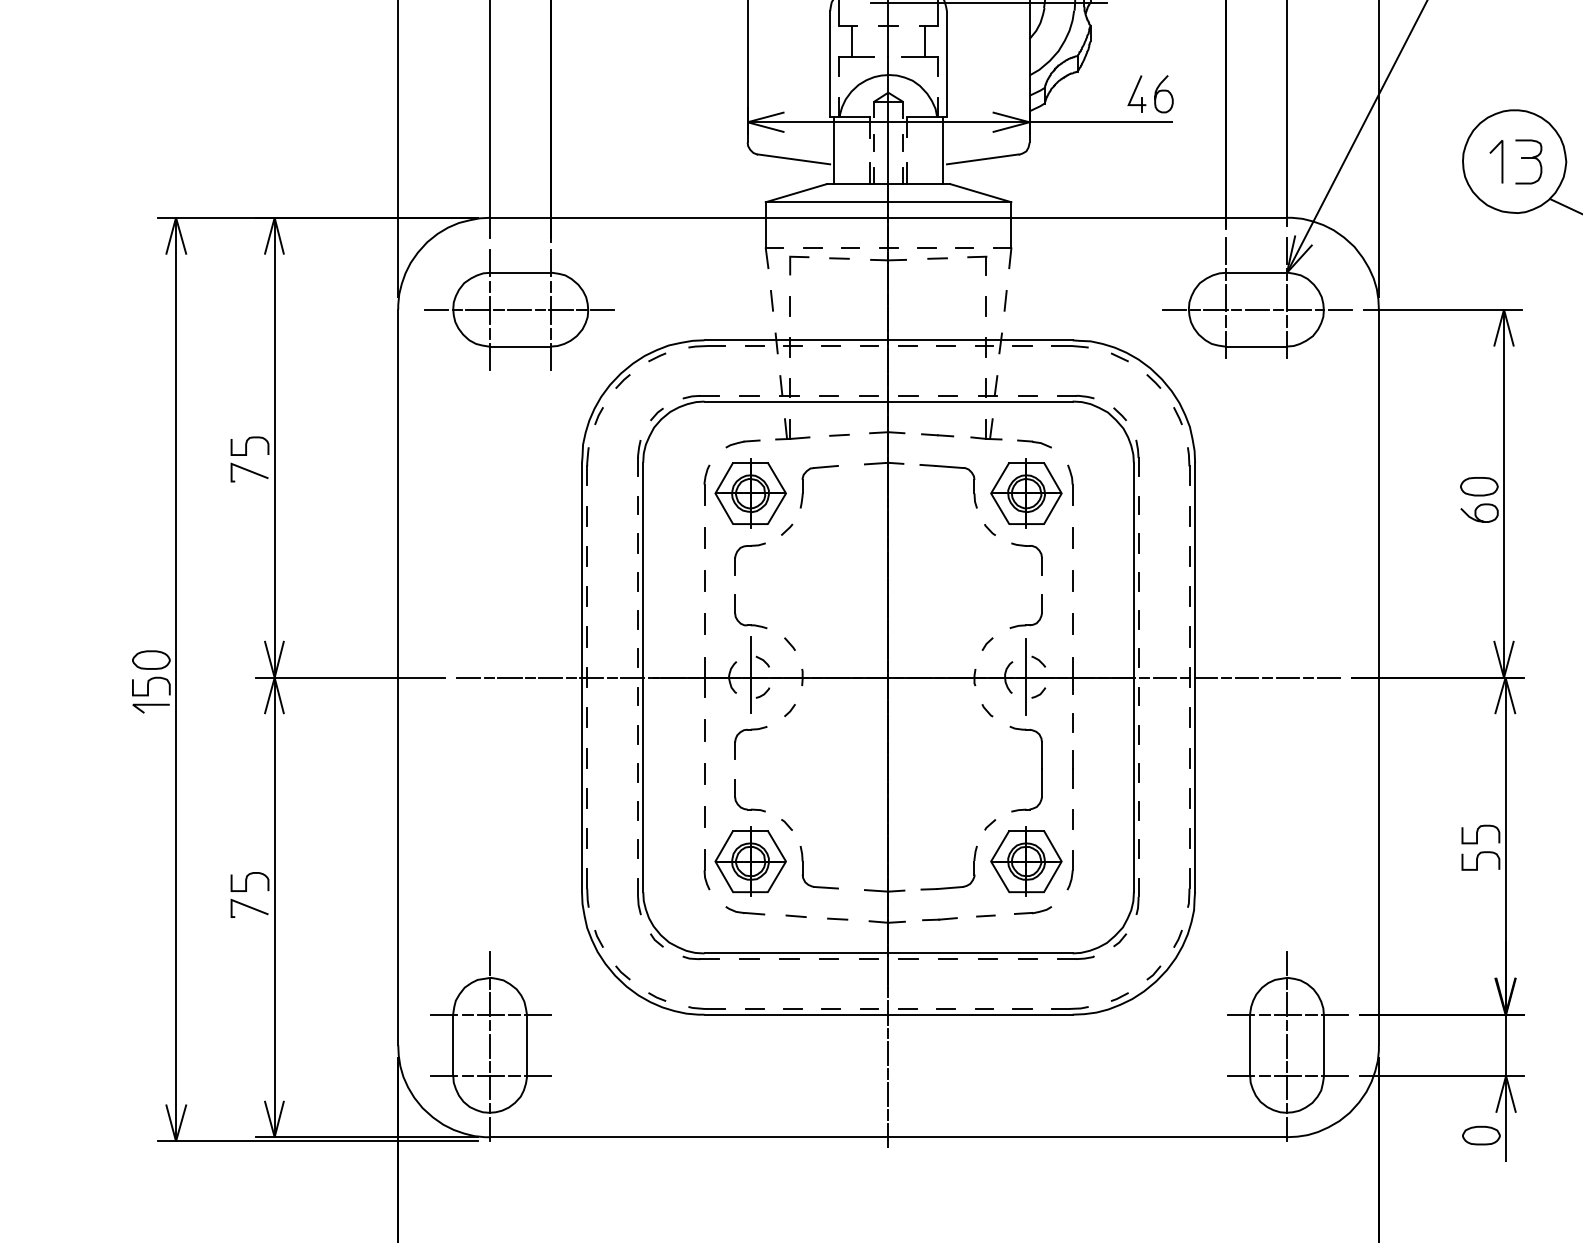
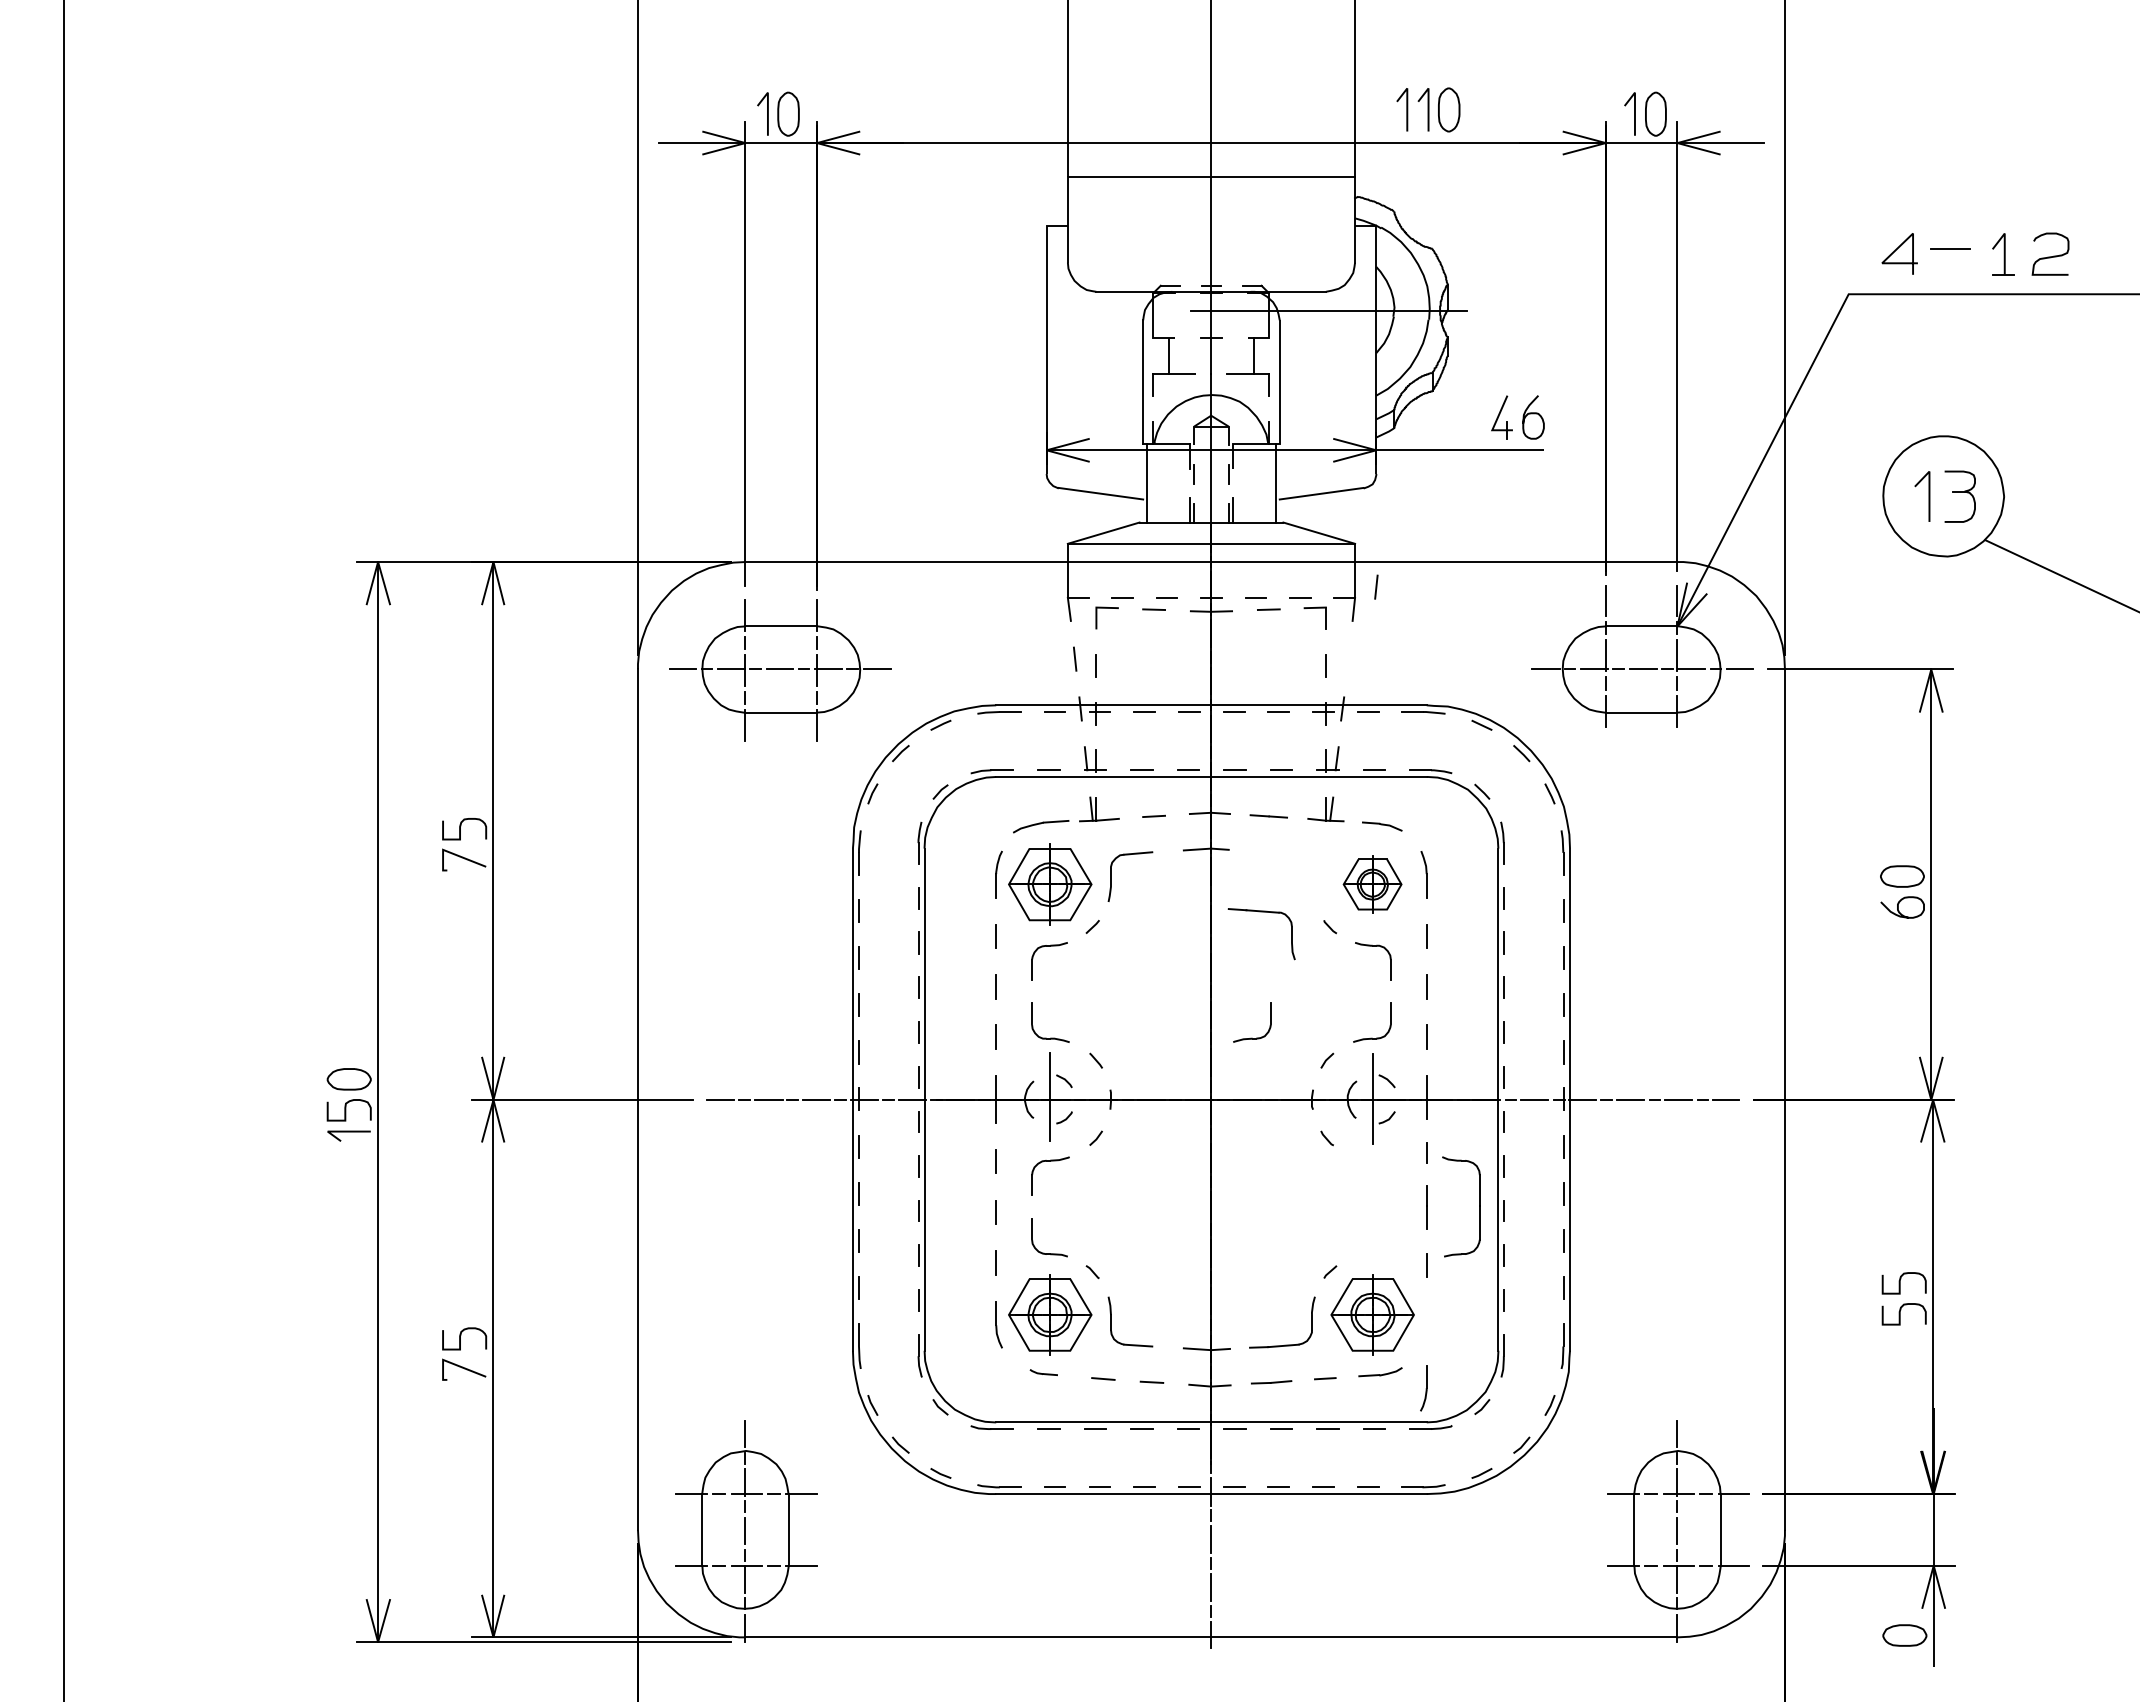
line: (1005, 300) -> (1376, 586), moved
part: (742, 443) -> (1040, 826), size x1.4
part: (948, 467) -> (1261, 912), moved
part: (1026, 493) -> (1372, 884), size x0.7
part: (923, 624) -> (1252, 1037), added
part: (1041, 768) -> (1479, 1206), moved
part: (1069, 870) -> (1423, 1388), moved
part: (744, 910) -> (1043, 1372), size x0.6

